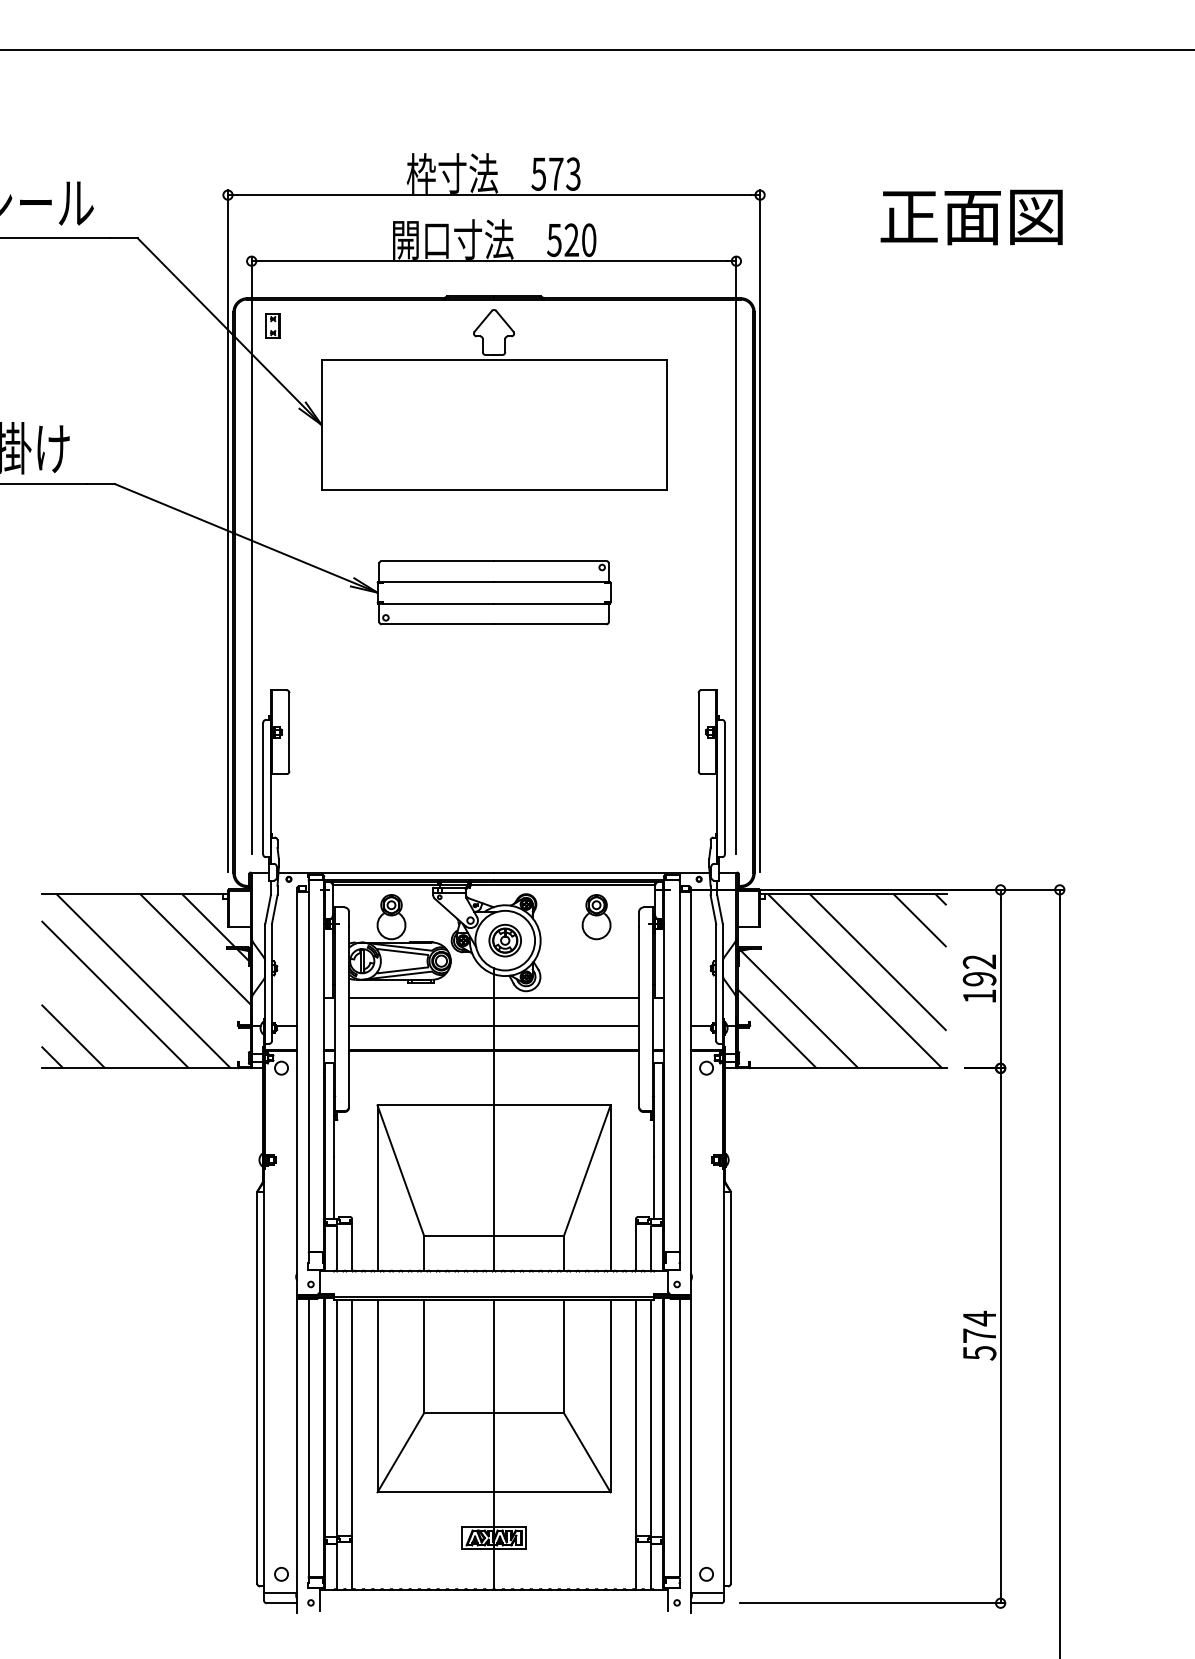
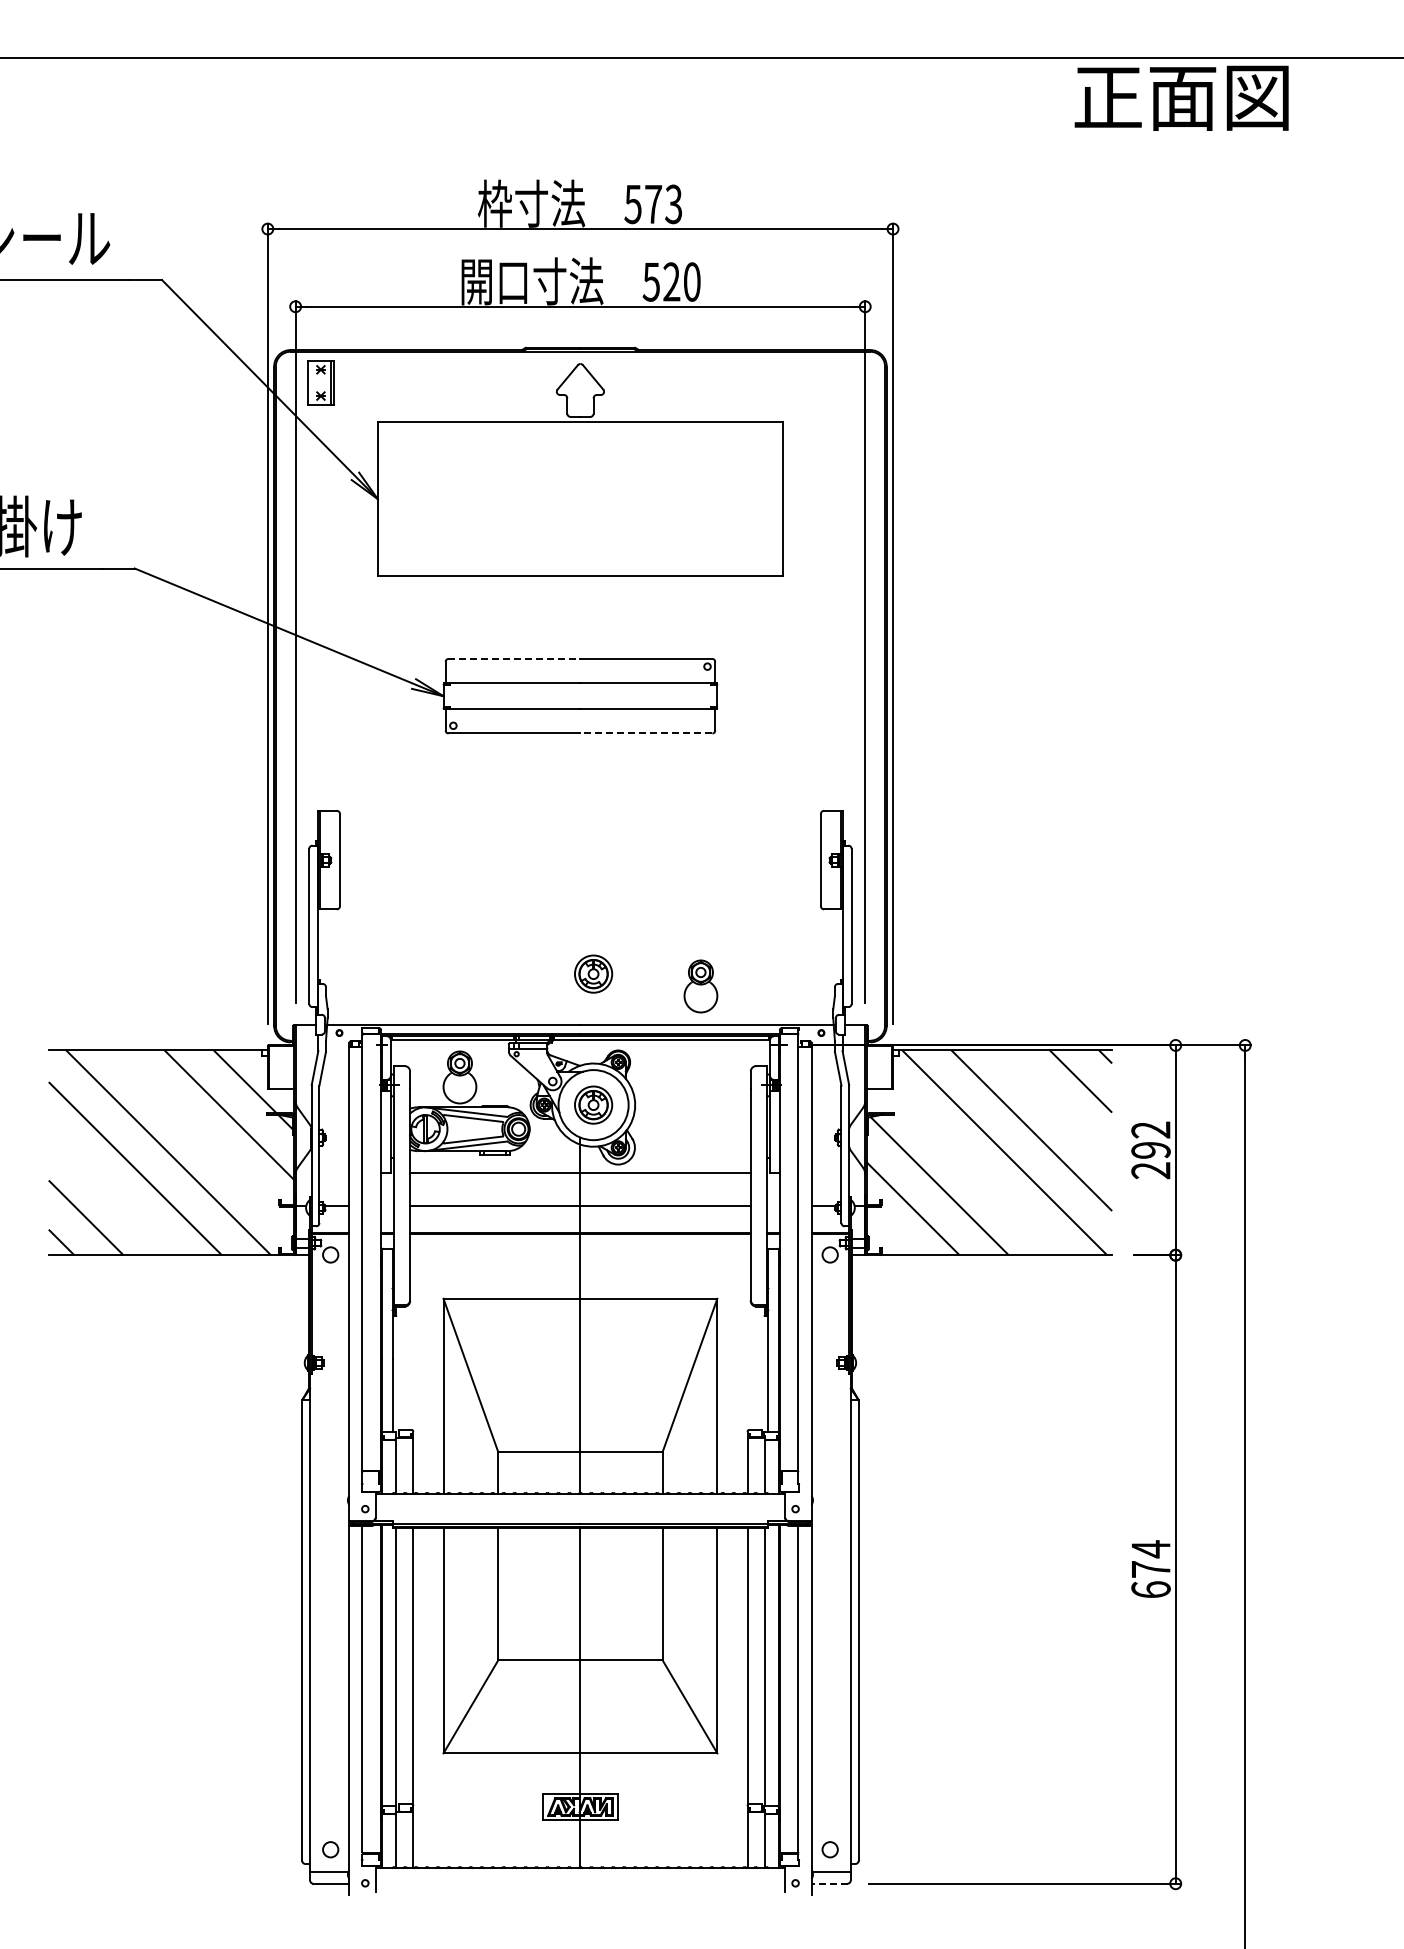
text: (971, 216) -> (1181, 97), moved
part: (272, 325) -> (320, 382), size x1.6
line: (437, 561) -> (514, 659), solid -> dashed
line: (550, 624) -> (646, 733), solid -> dashed
part: (505, 828) -> (593, 973), added
part: (596, 917) -> (700, 986), moved
text: (979, 996) -> (1150, 1170), 192 -> 292
text: (979, 1352) -> (1150, 1589), 574 -> 674
line: (706, 1603) -> (829, 1883), solid -> dashed

